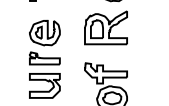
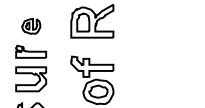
part: (45, 33) -> (31, 26), size x0.6

